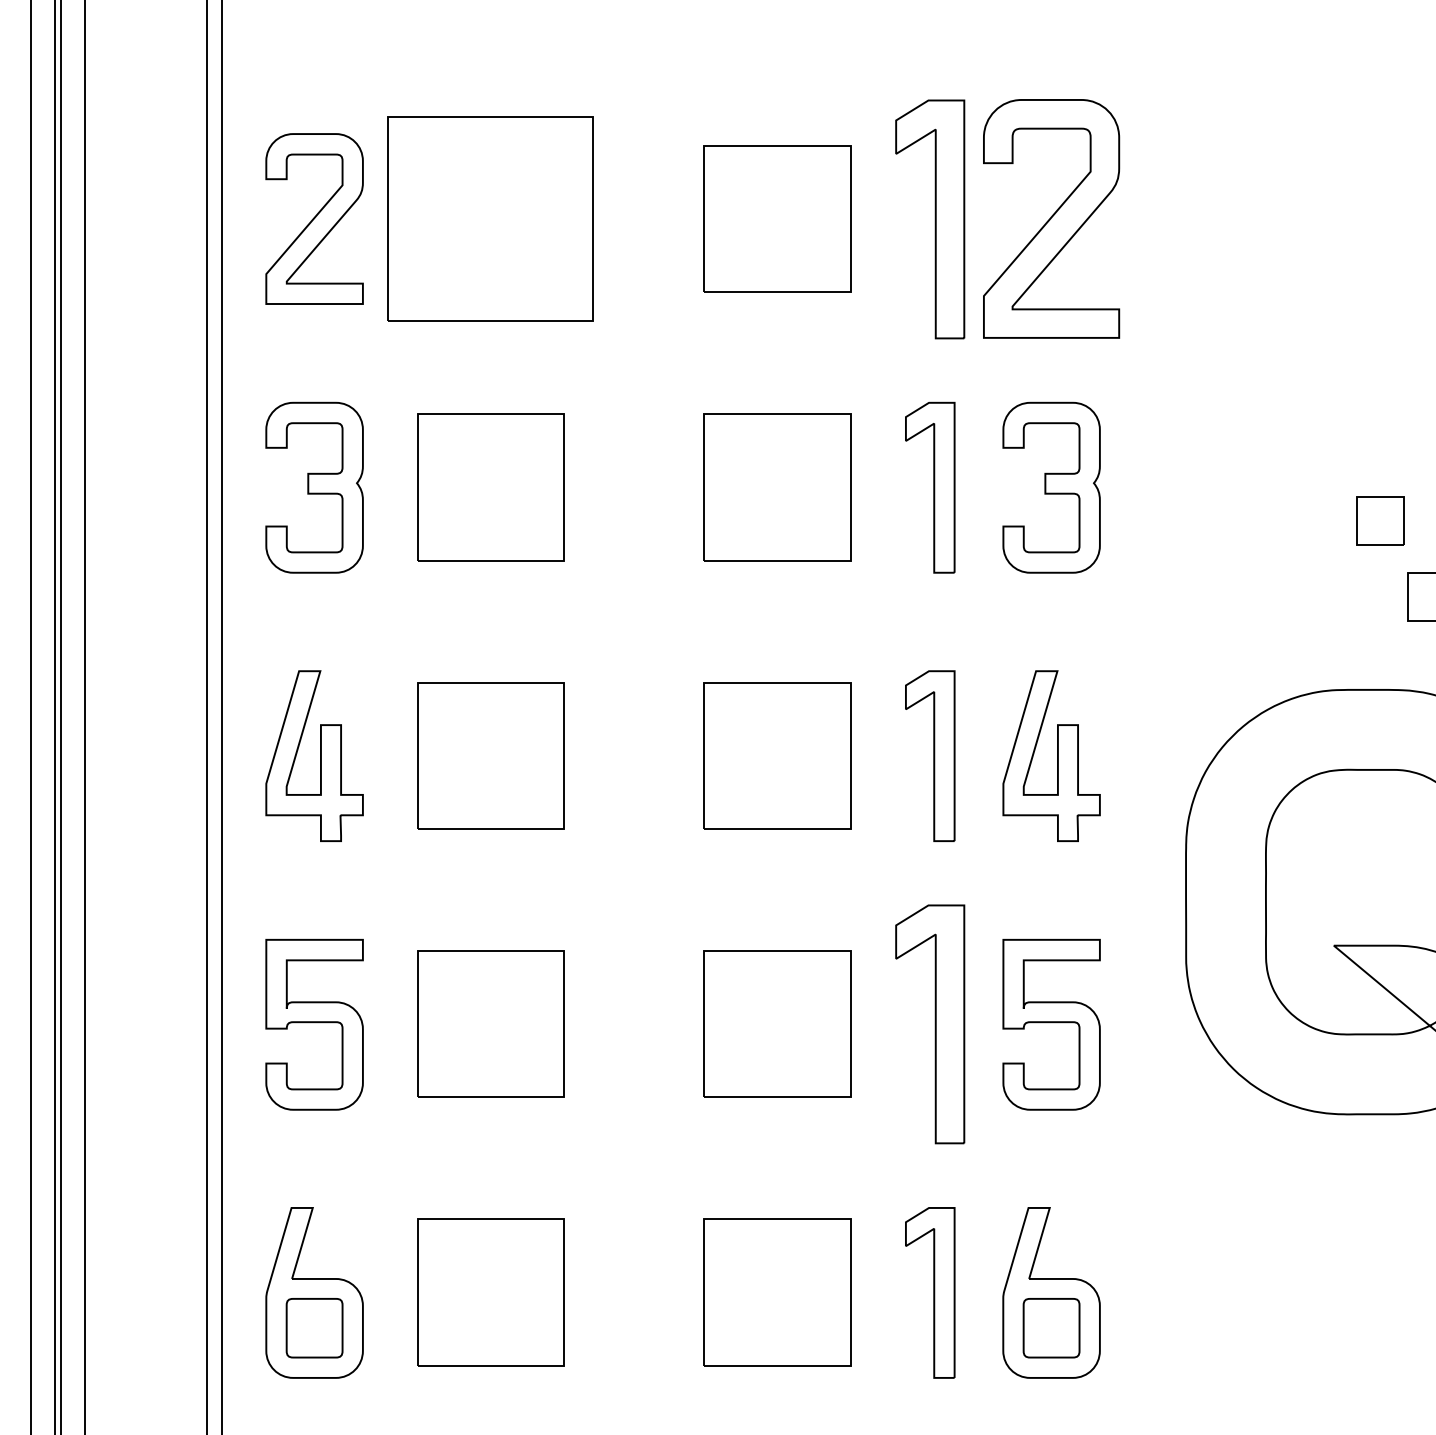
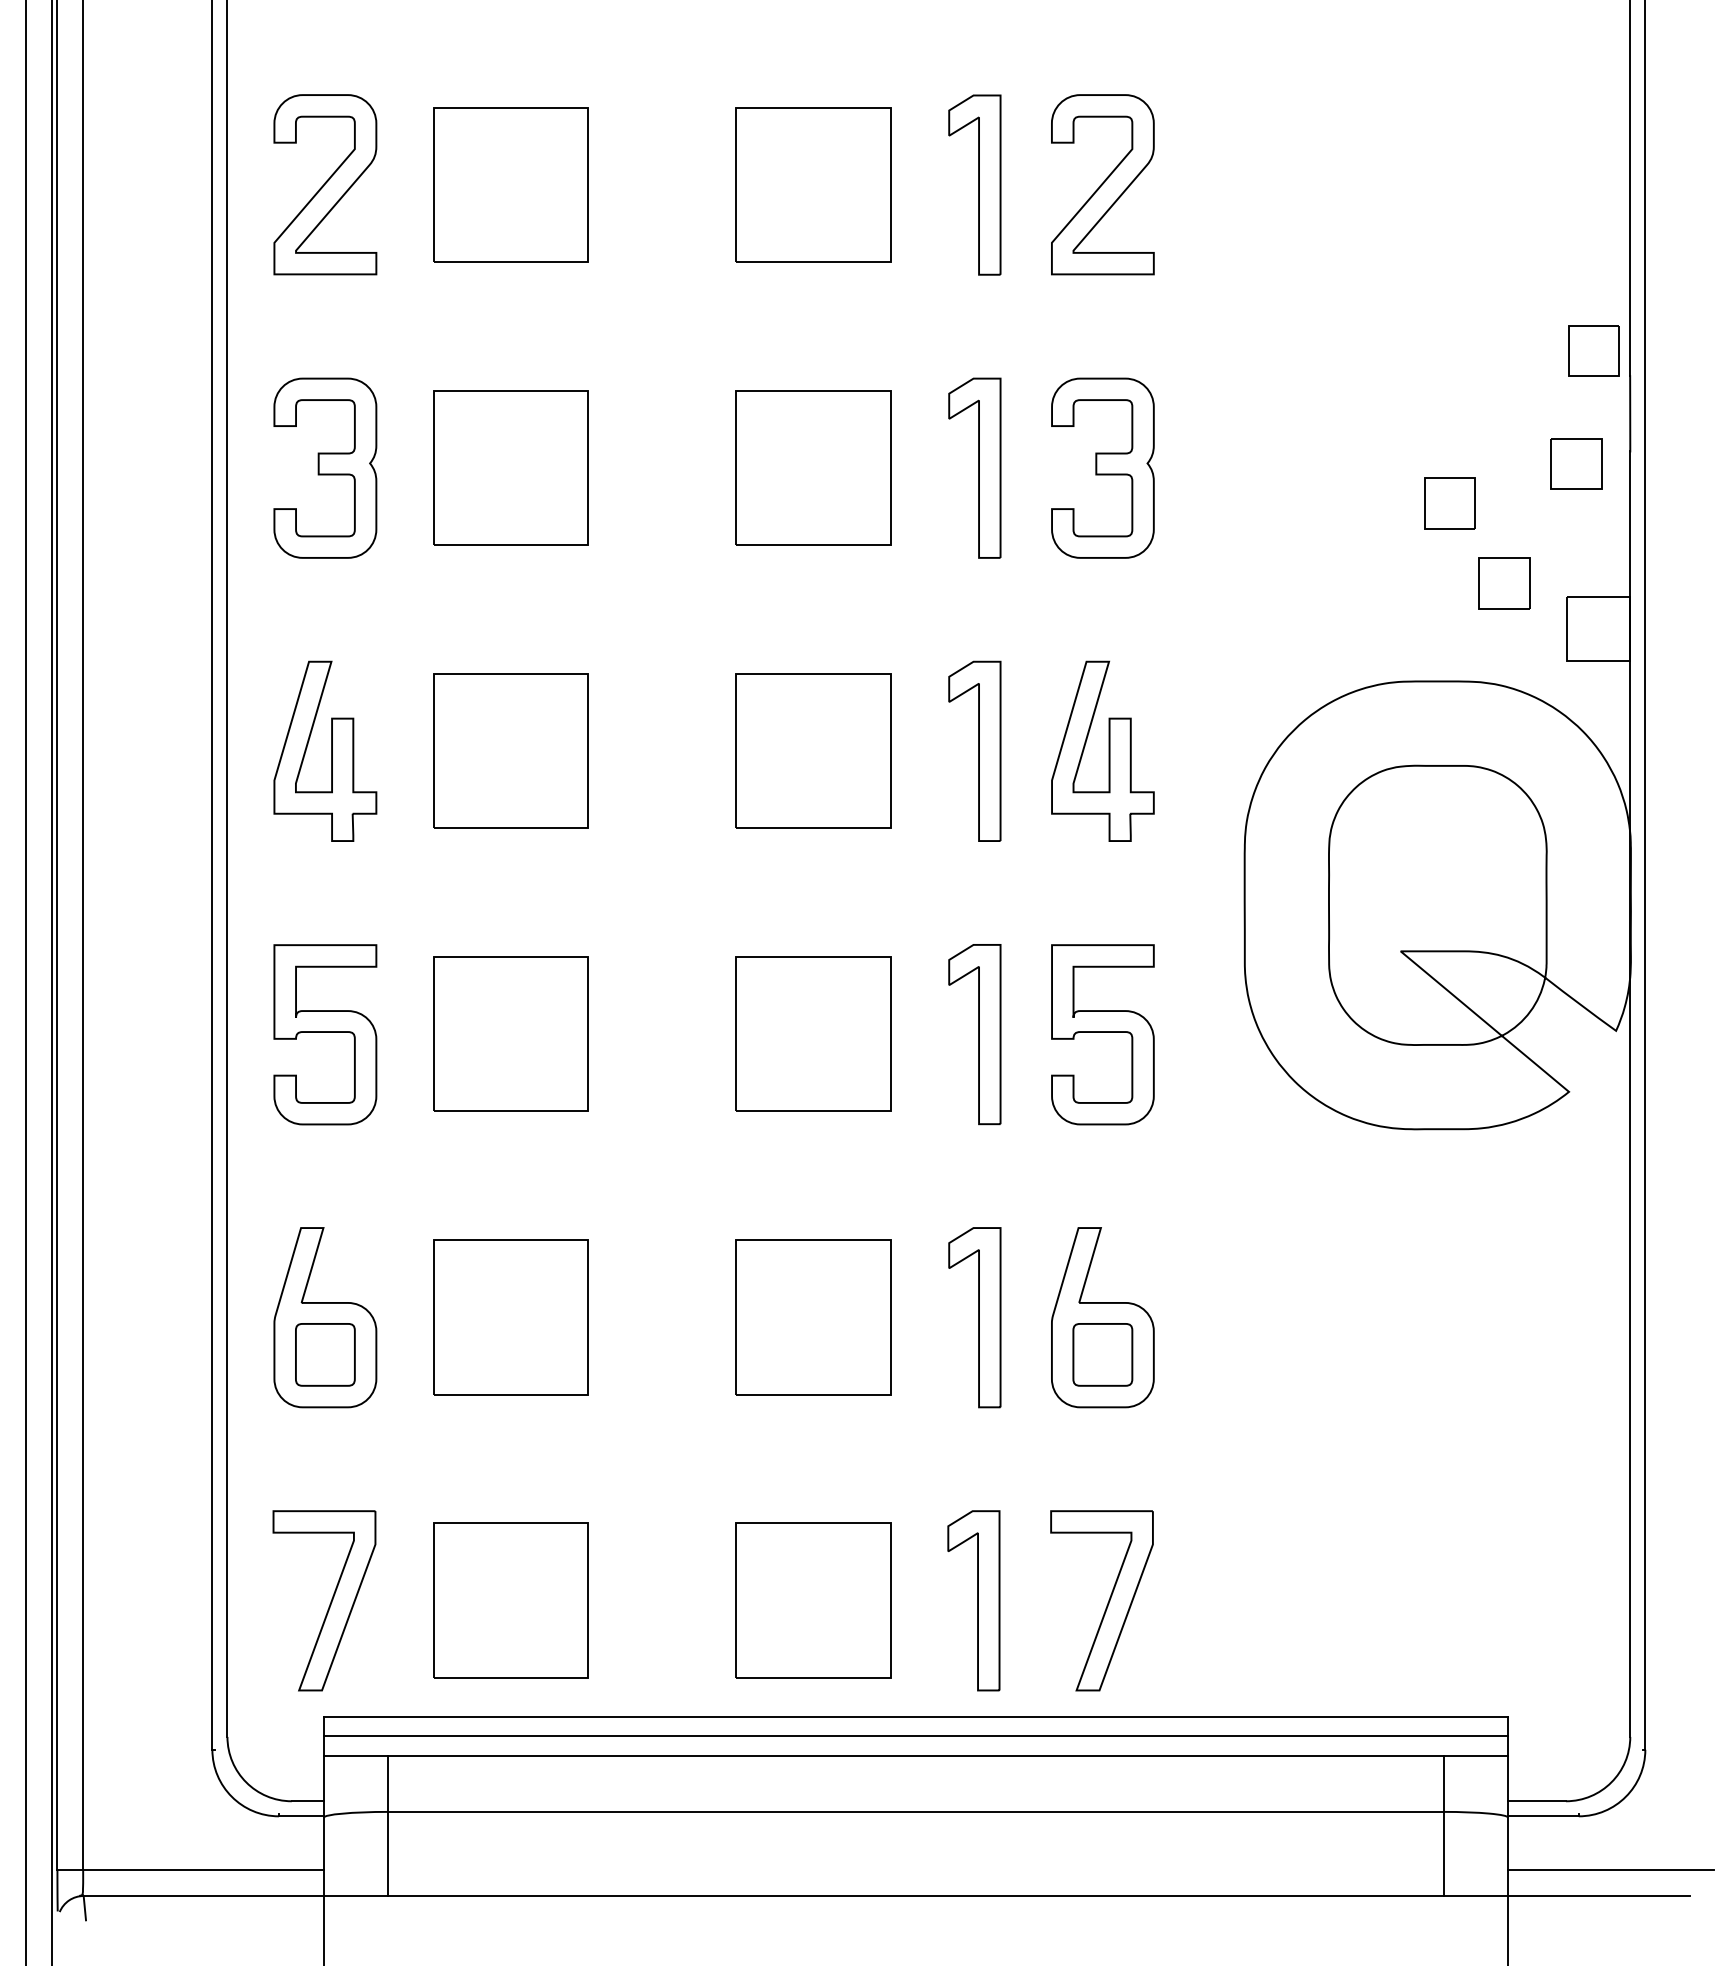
part: (490, 218) -> (510, 184), size x0.71
part: (929, 218) -> (974, 184), size x0.71
part: (1051, 218) -> (1102, 184), size x0.71
part: (929, 1024) -> (974, 1034), size x0.71

